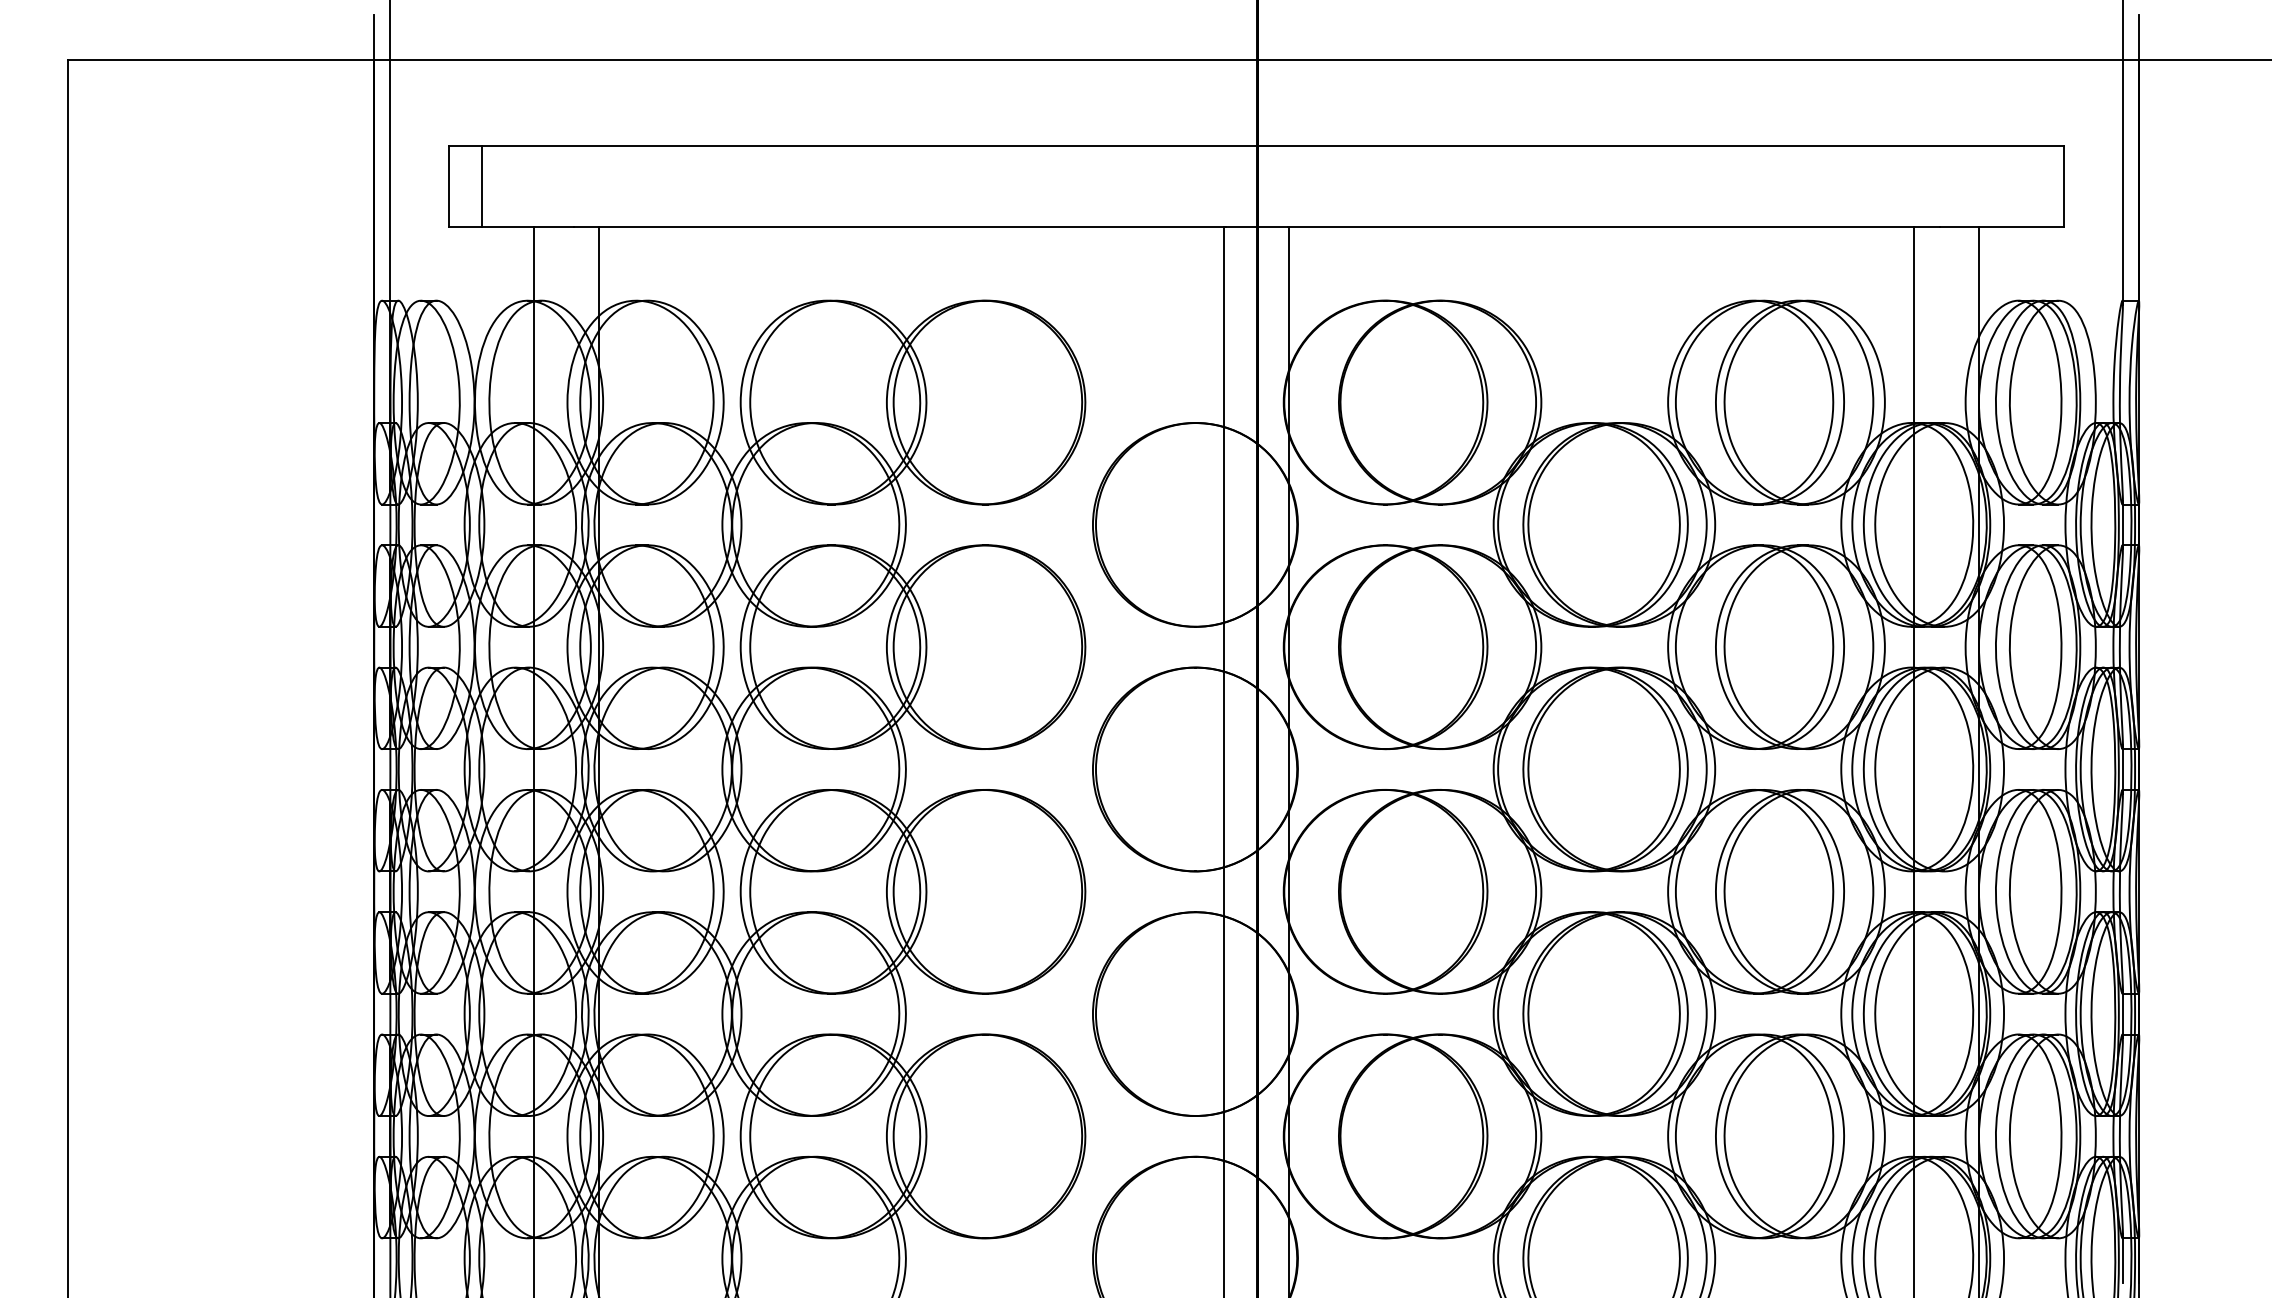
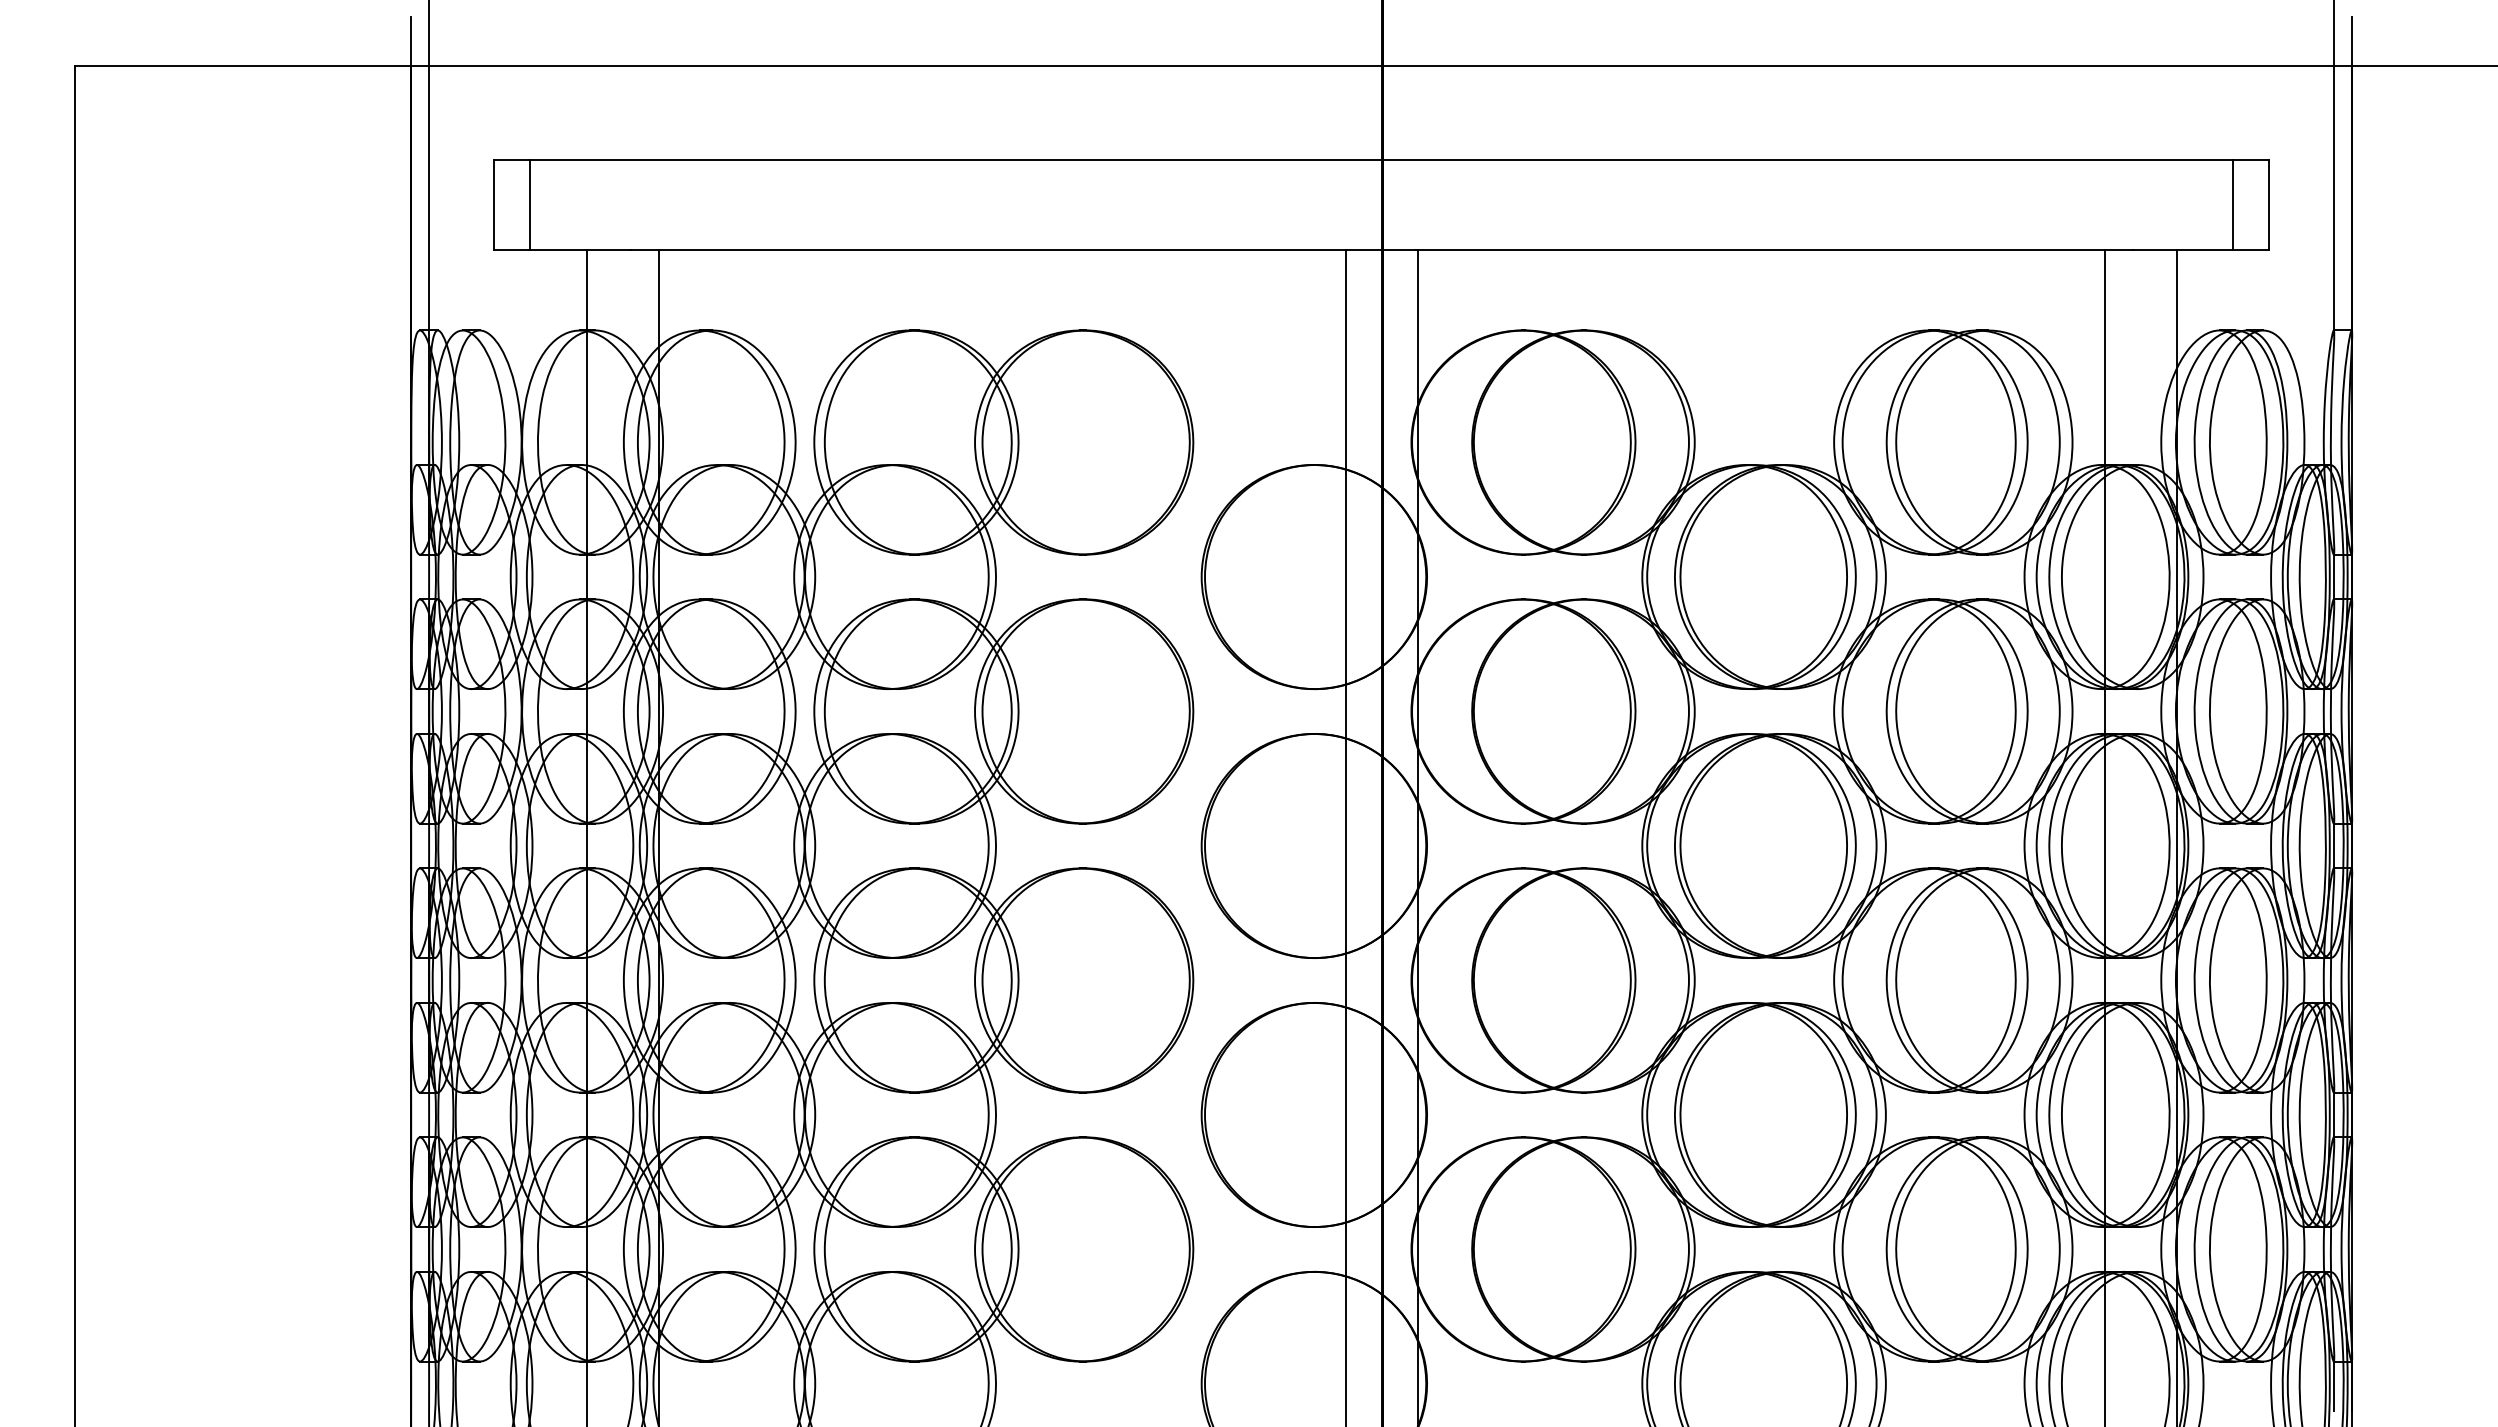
line: (2031, 186) -> (2233, 204), added

